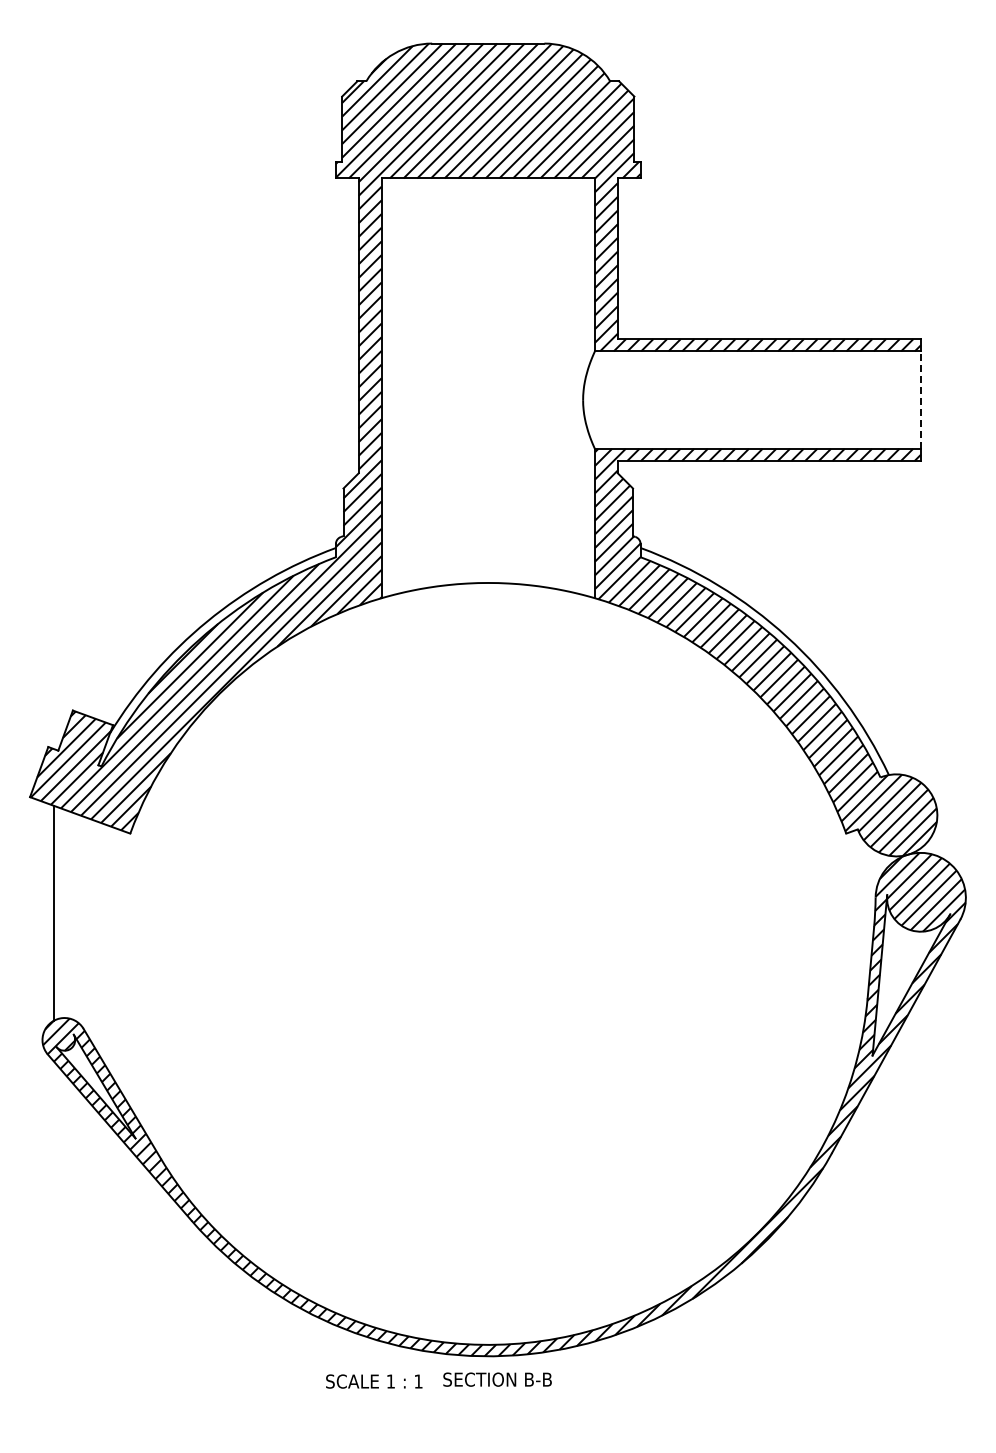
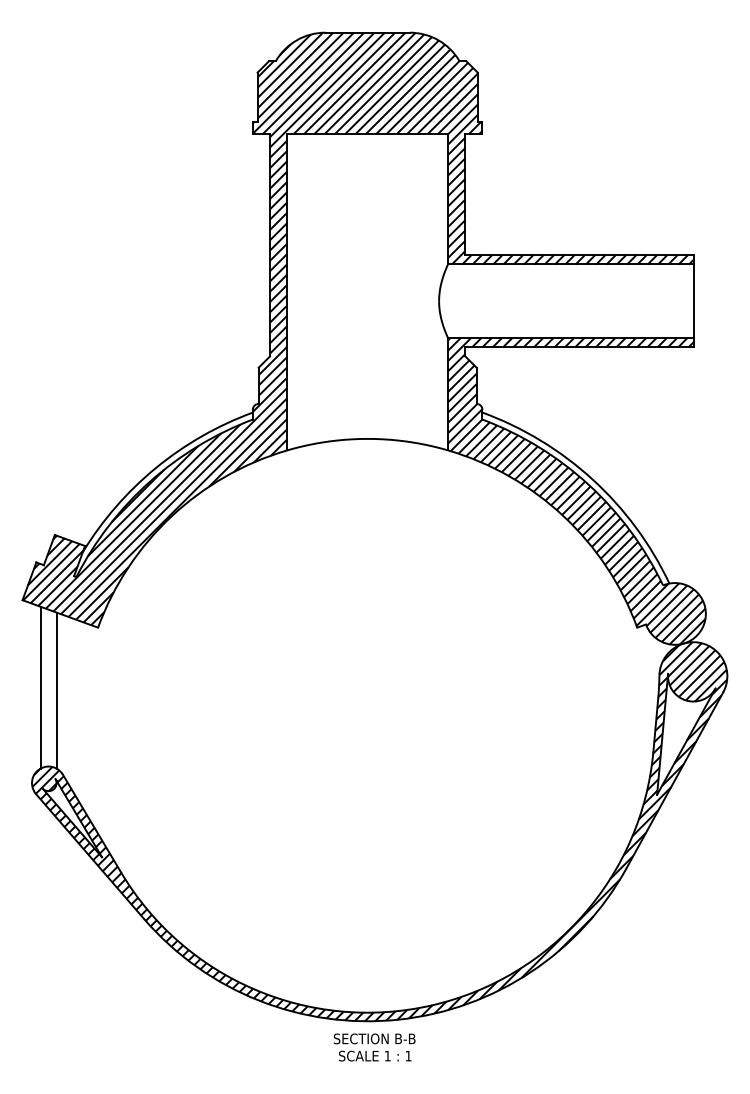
line: (921, 400) -> (693, 301), dashed -> solid
line: (75, 916) -> (56, 690), added
text: (374, 1381) -> (375, 1056), moved

